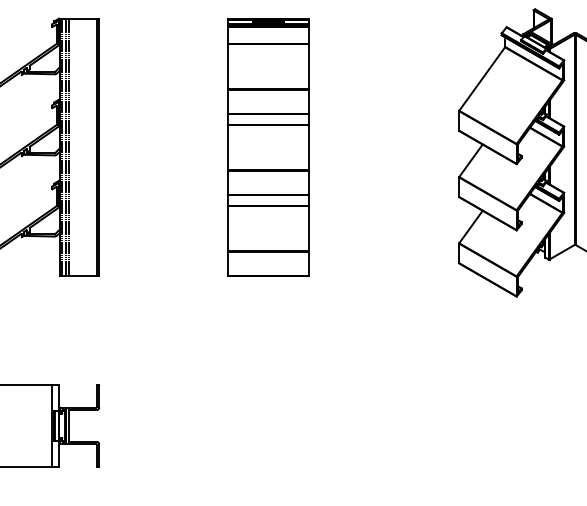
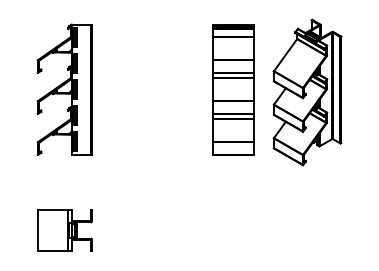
part: (268, 146) -> (233, 89), moved

